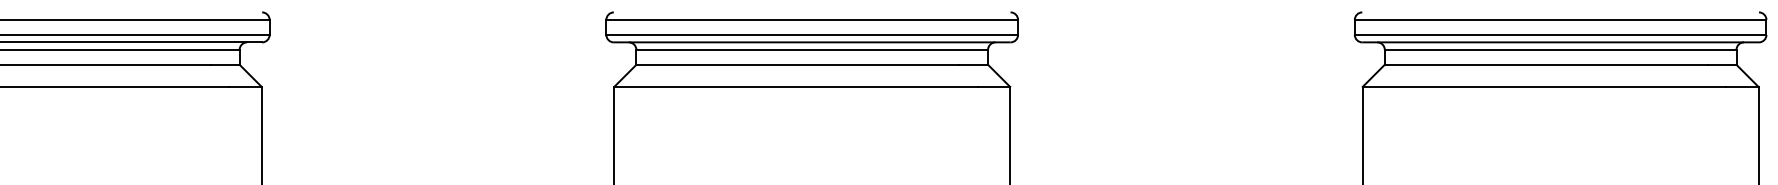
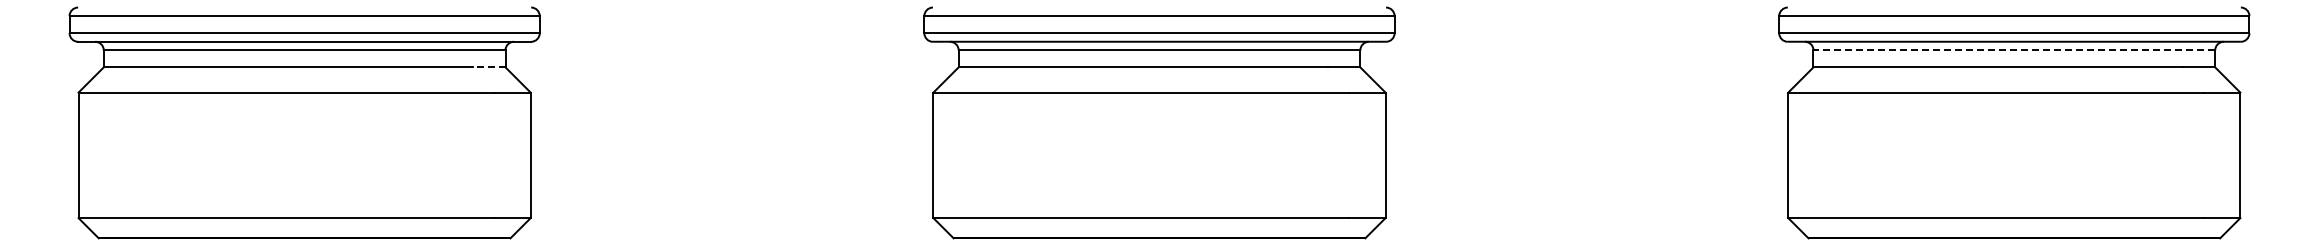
line: (1560, 50) -> (2014, 50), solid -> dashed
line: (224, 64) -> (488, 67), solid -> dashed

